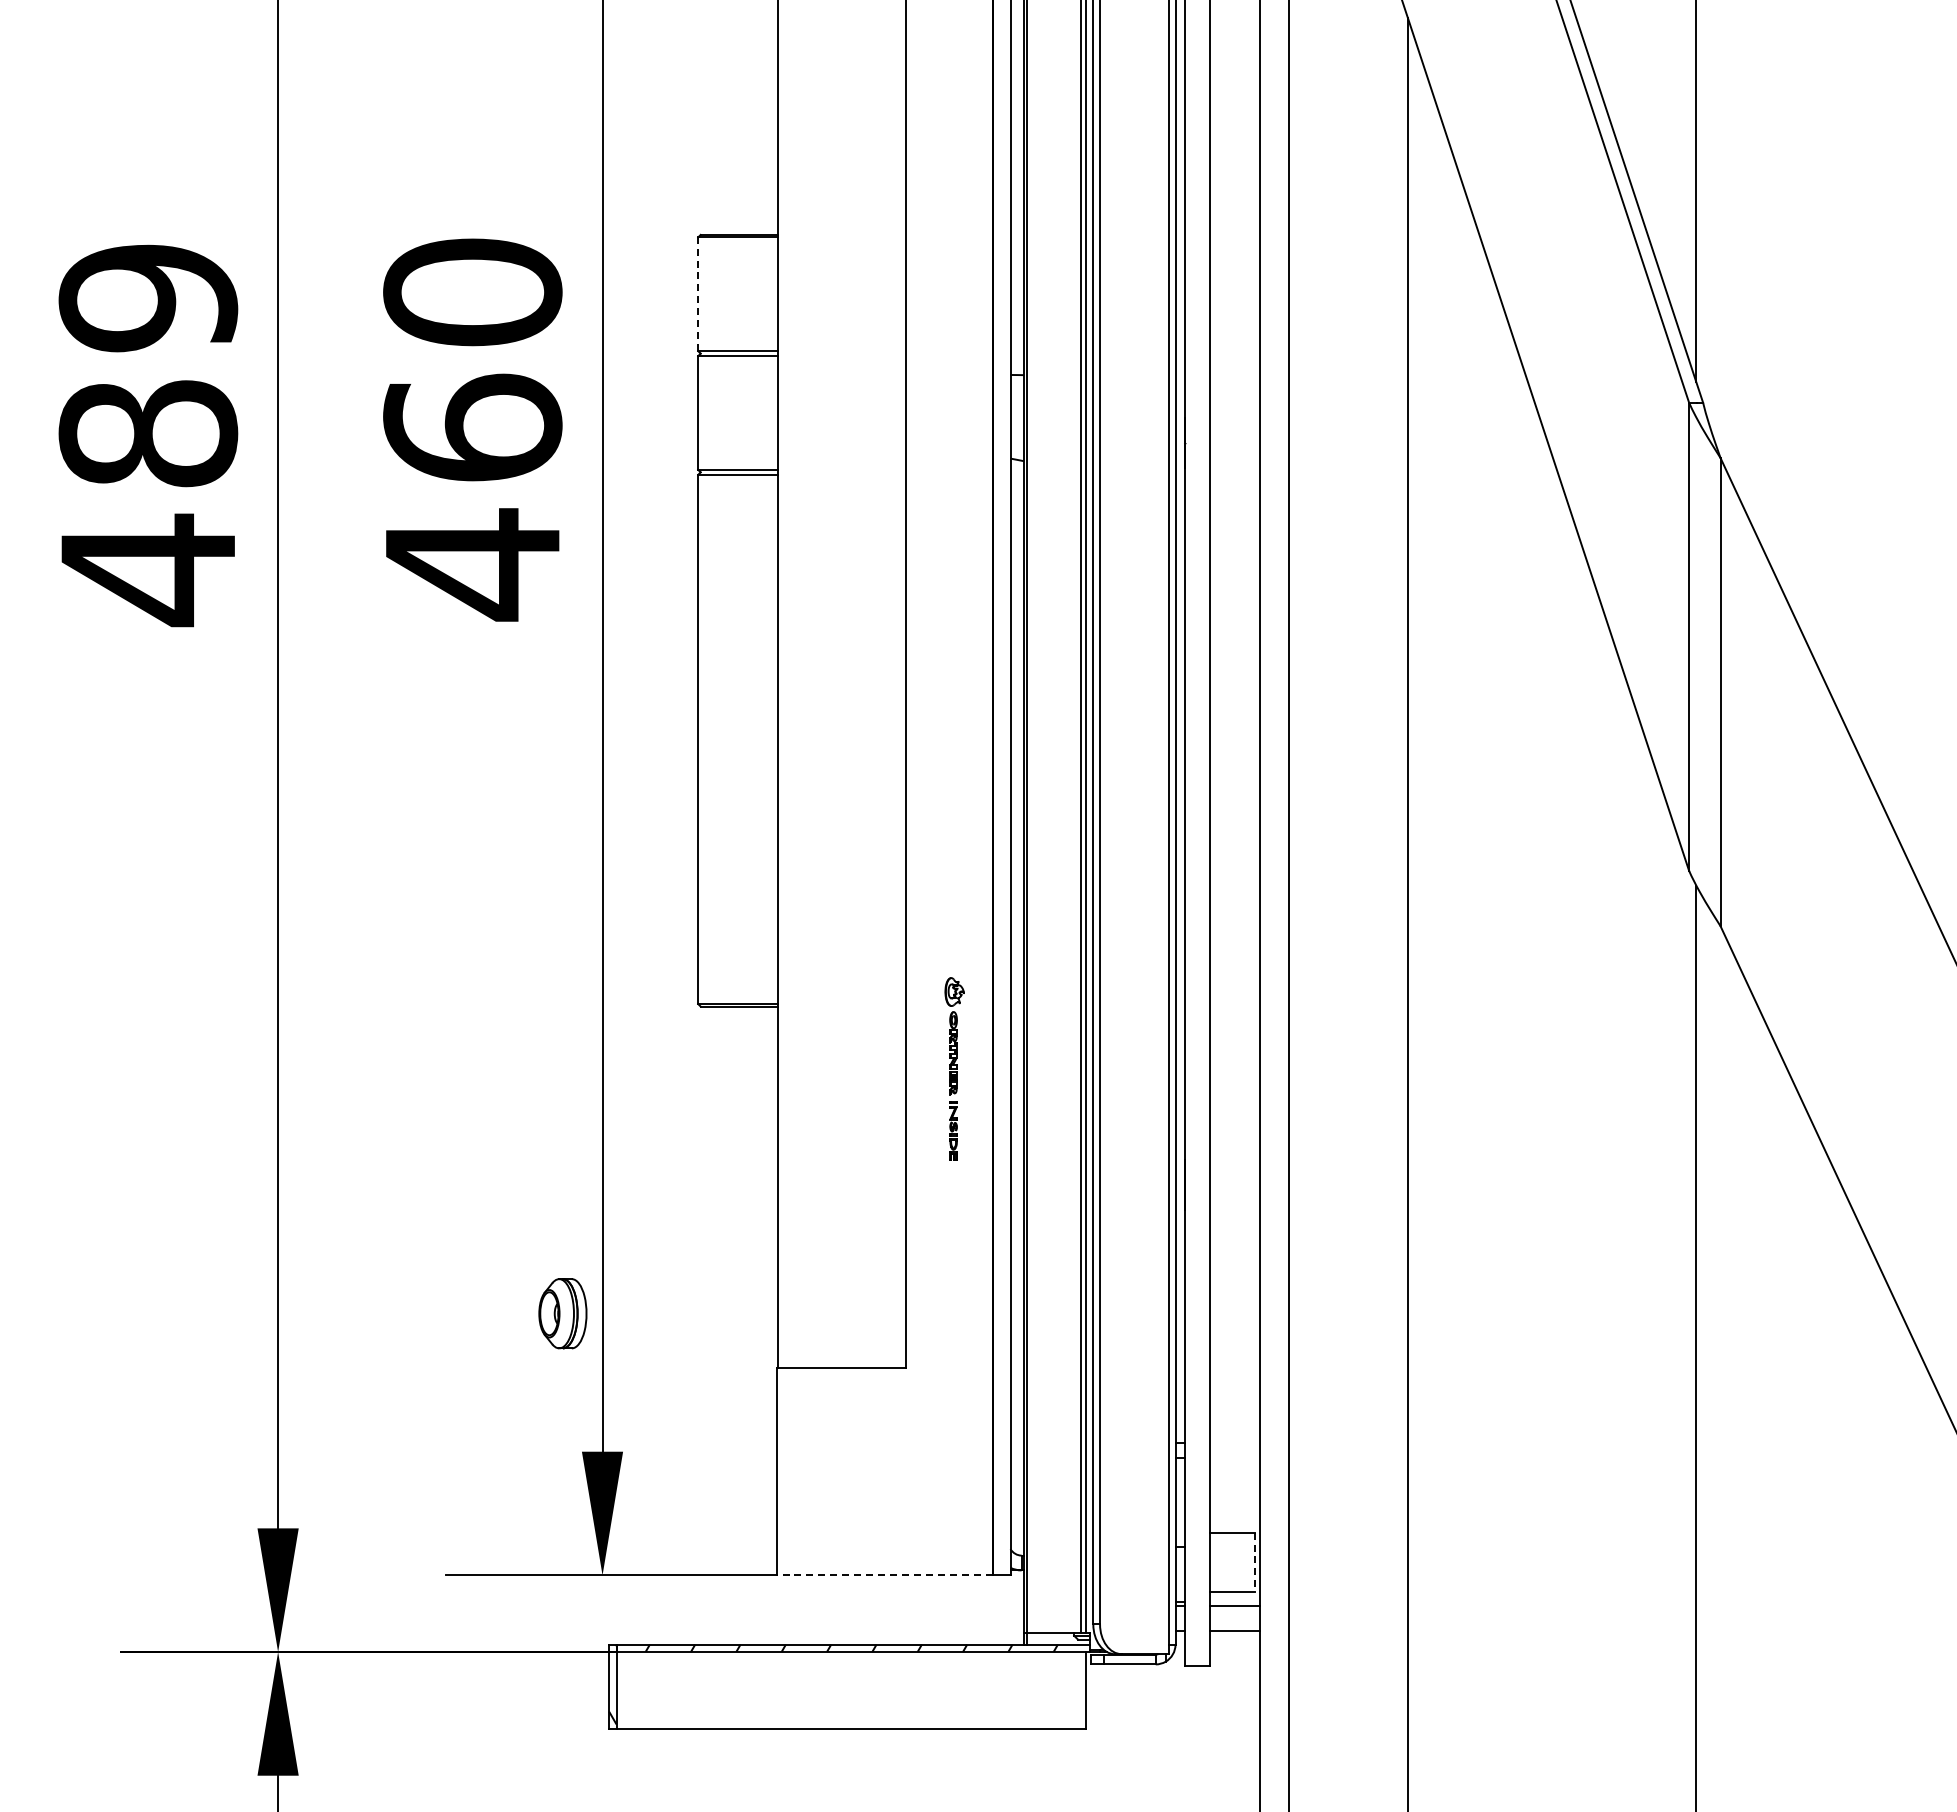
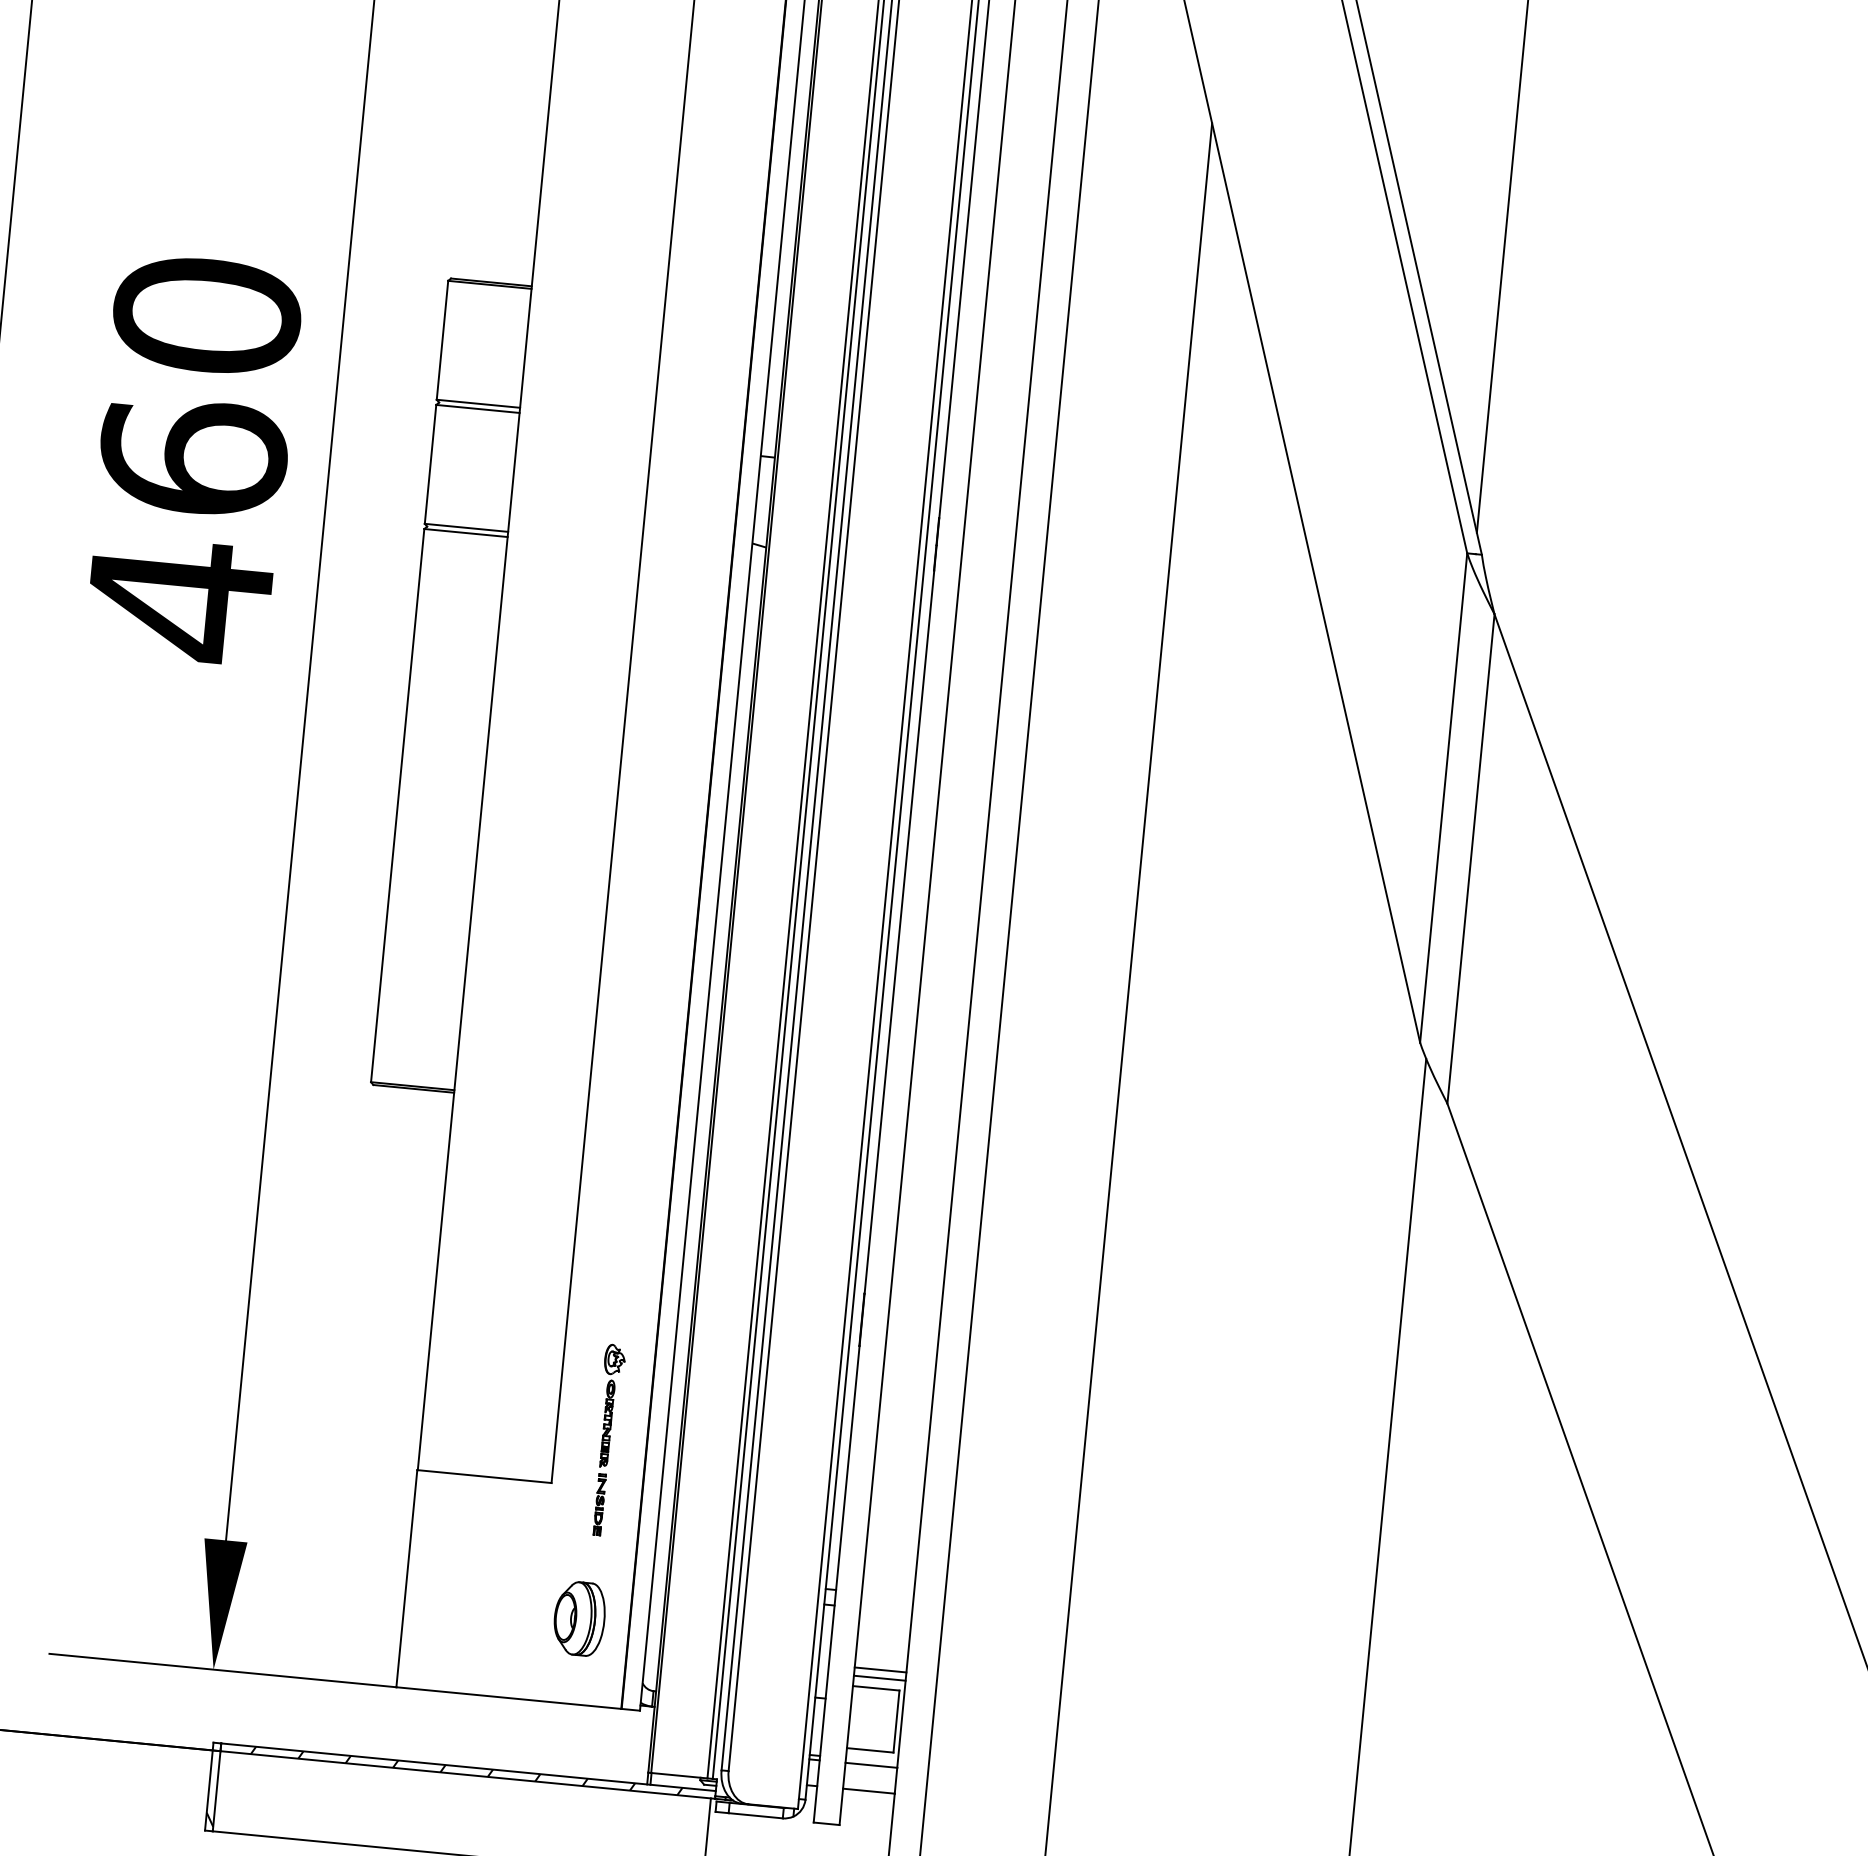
line: (698, 294) -> (442, 340), dashed -> solid
part: (954, 1068) -> (606, 1439), moved
part: (562, 1313) -> (579, 1618), moved
line: (1234, 1514) -> (880, 1669), added
line: (1234, 1522) -> (879, 1677), added
line: (1254, 1562) -> (896, 1721), dashed -> solid
line: (885, 1575) -> (509, 1698), dashed -> solid

